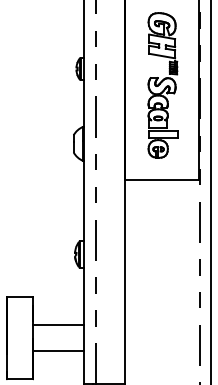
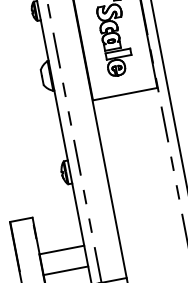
line: (58, 325) -> (61, 250), moved
line: (58, 351) -> (65, 271), moved

